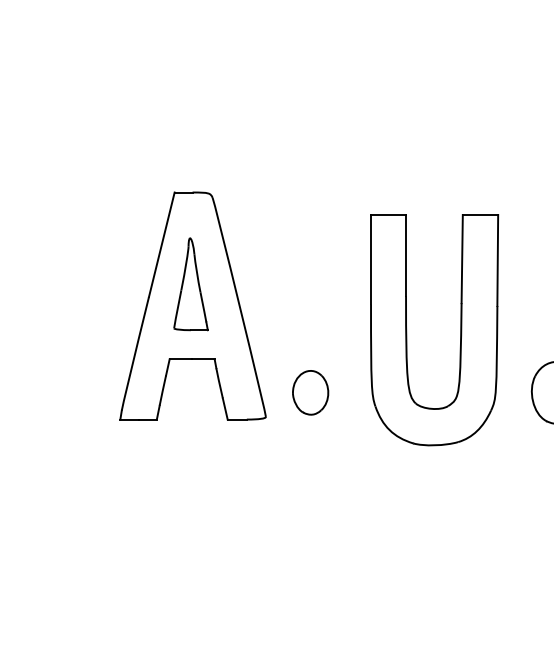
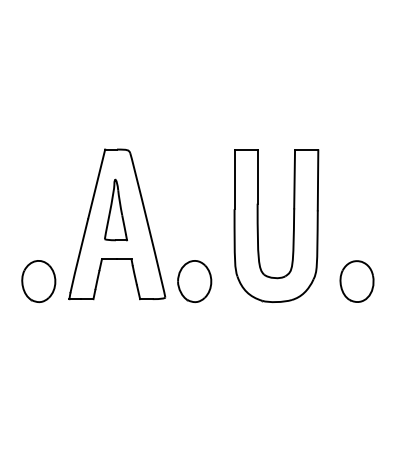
part: (460, 329) -> (293, 225), moved
part: (73, 392) -> (38, 281), added
part: (310, 392) -> (194, 281), size x1.43

